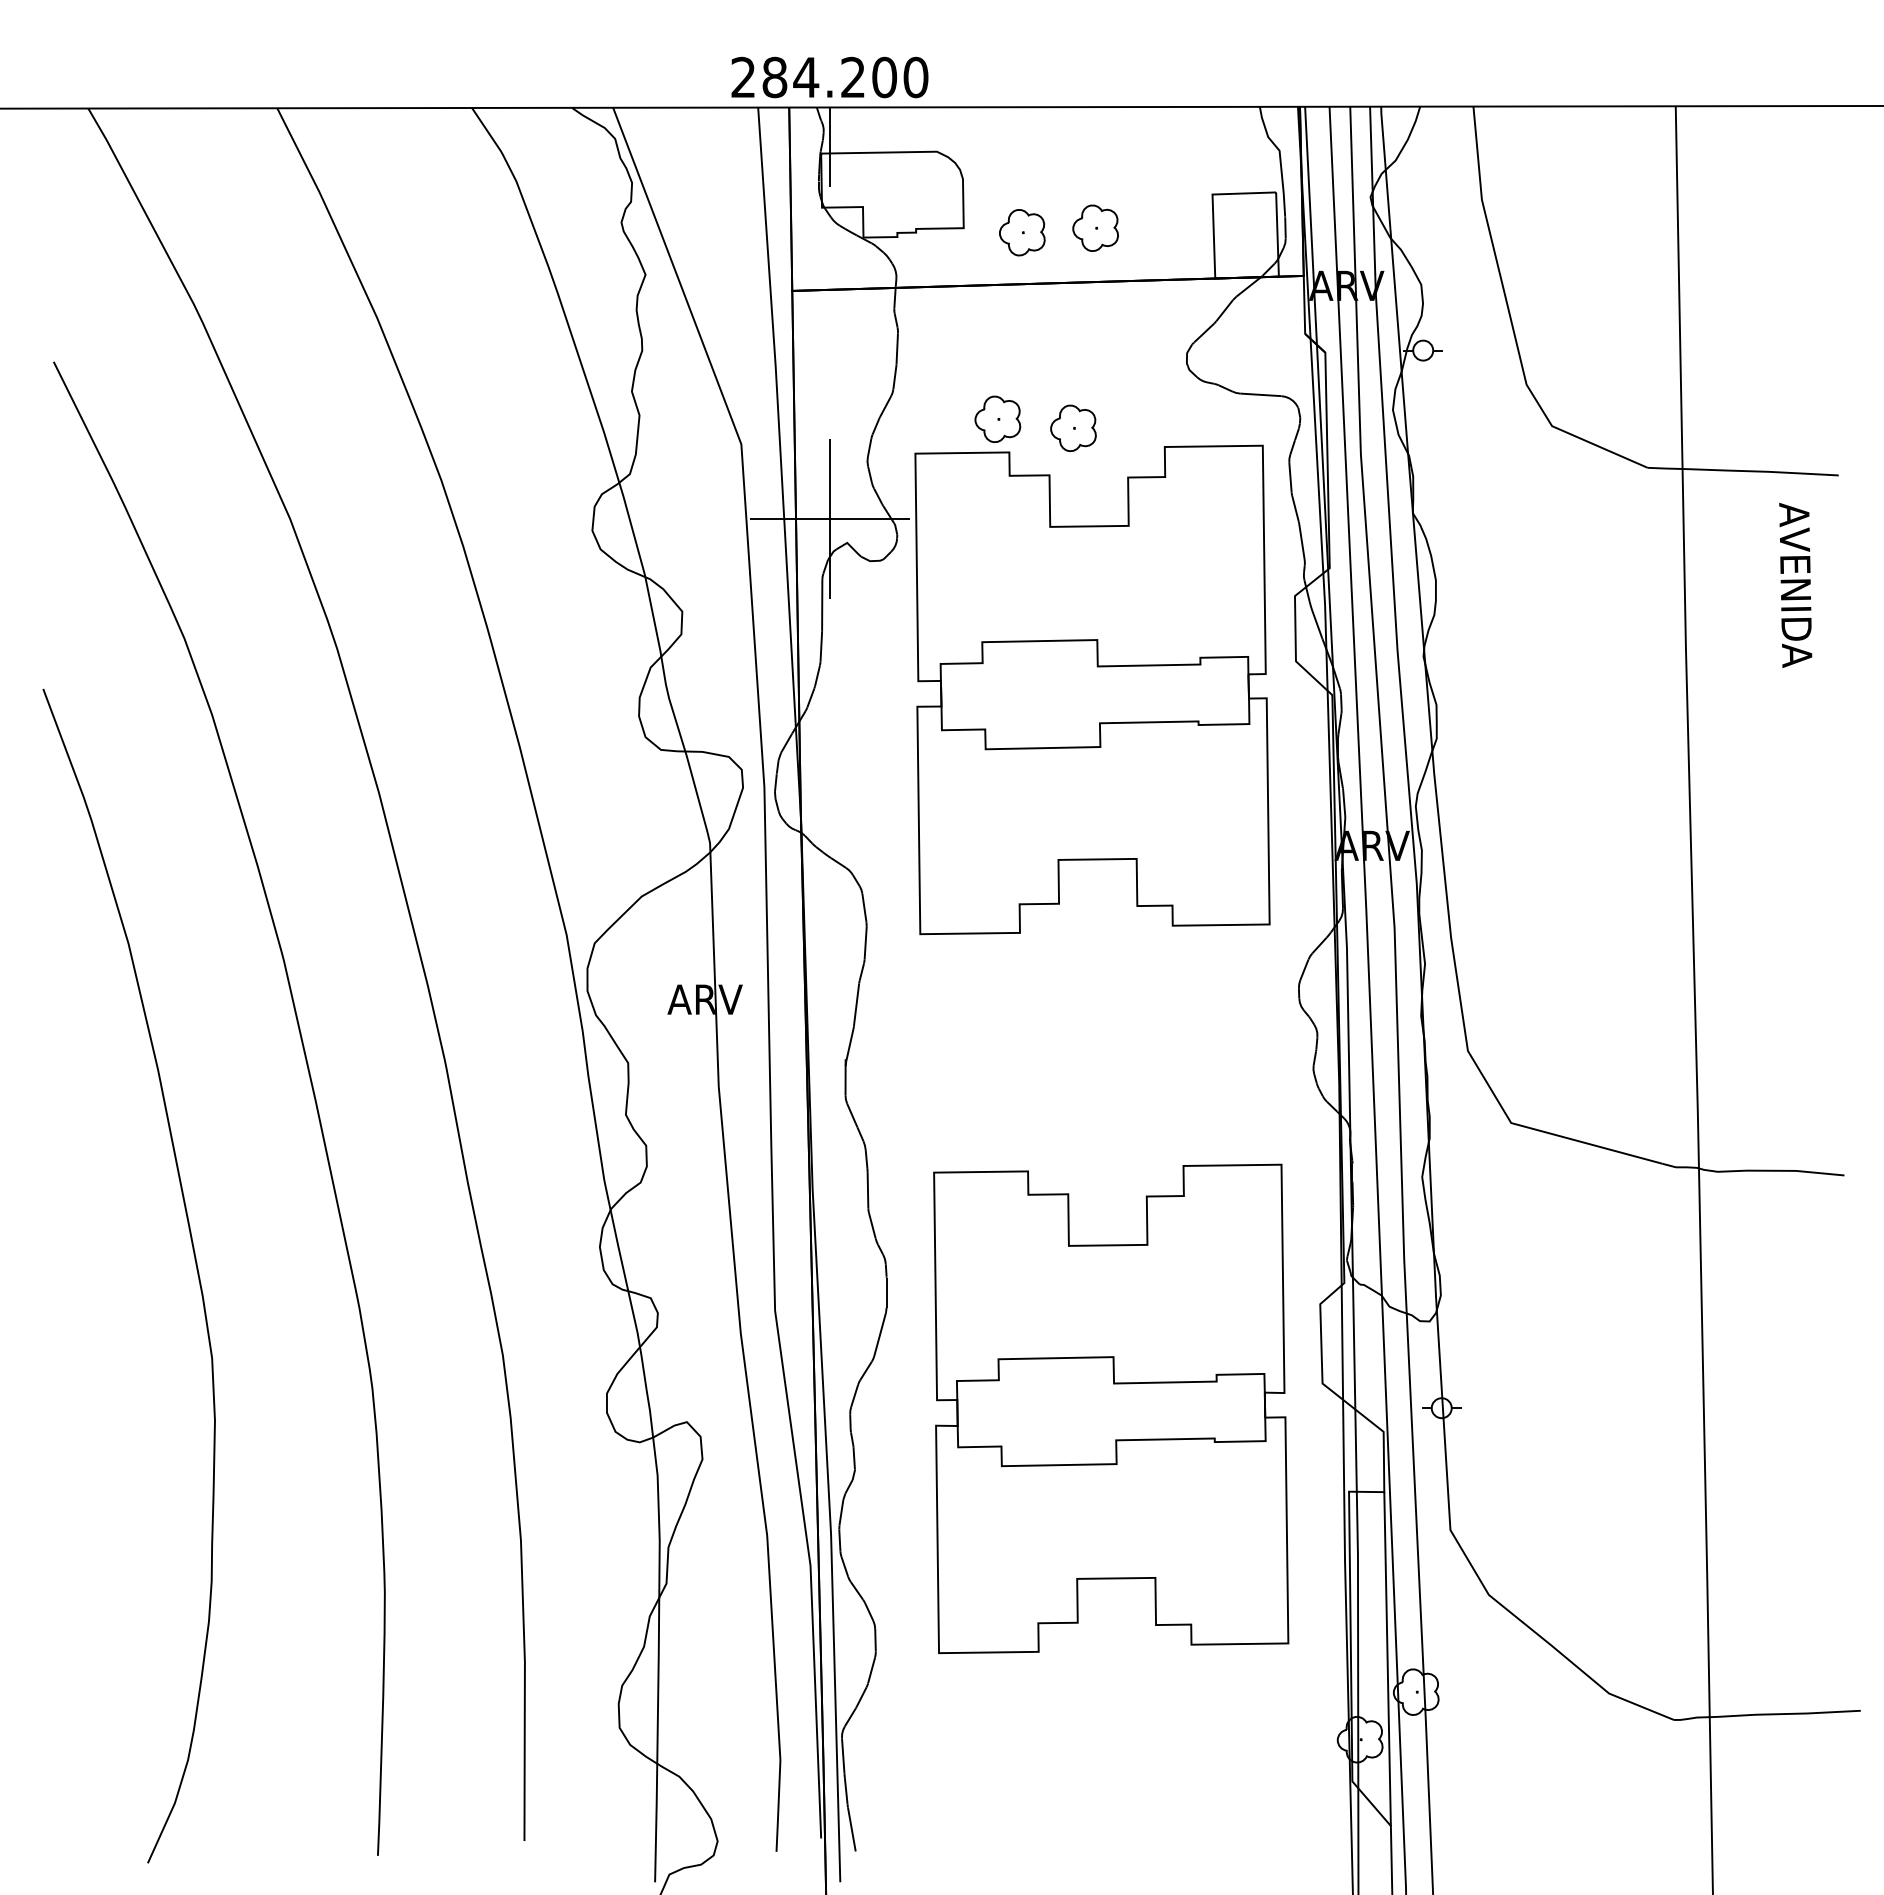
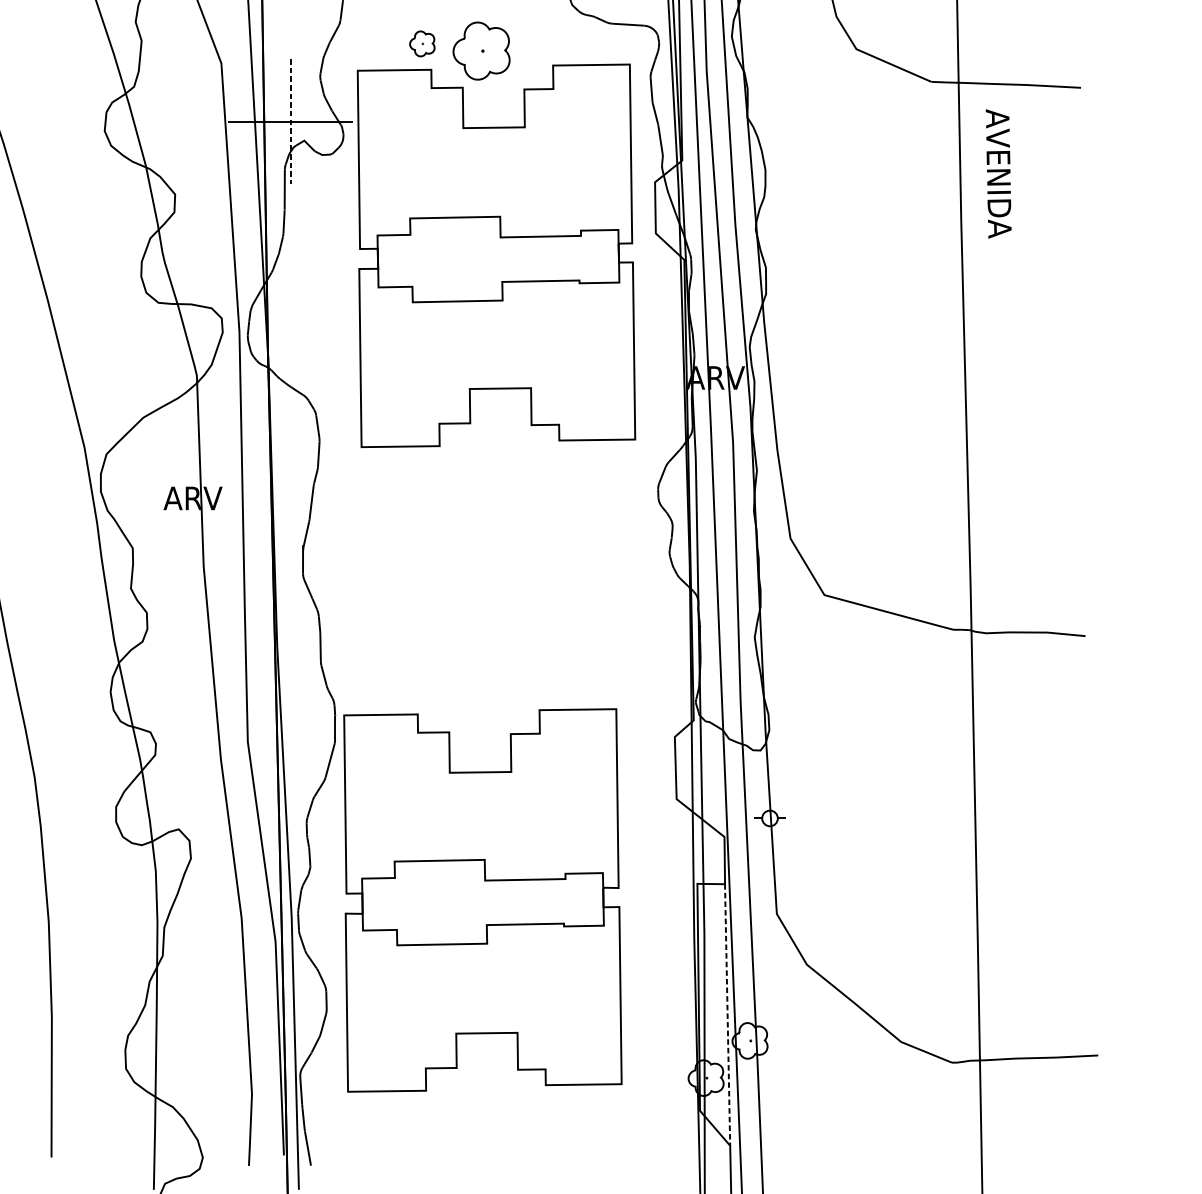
part: (997, 419) -> (422, 44), size x0.7
part: (1073, 427) -> (481, 50), size x1.6
line: (829, 518) -> (290, 121), solid -> dashed
text: (1795, 584) -> (998, 173), moved
part: (1111, 1408) -> (483, 900), moved
line: (1387, 1659) -> (727, 1015), solid -> dashed

